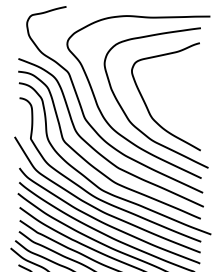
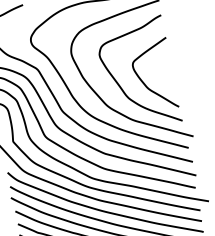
curve: (170, 105) -> (144, 82), added

